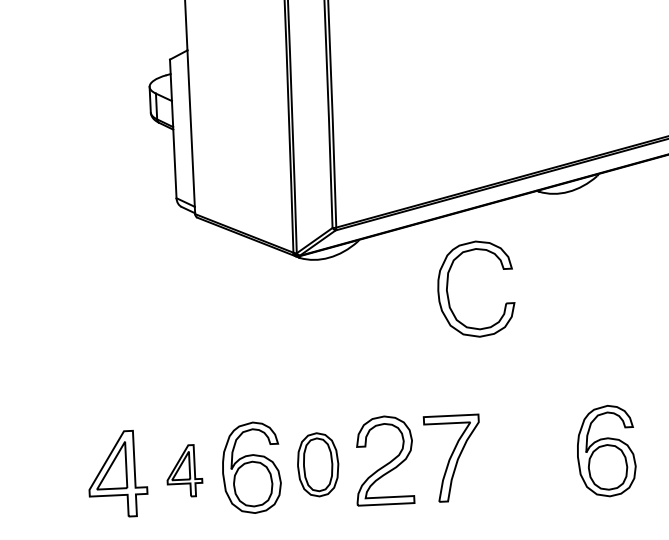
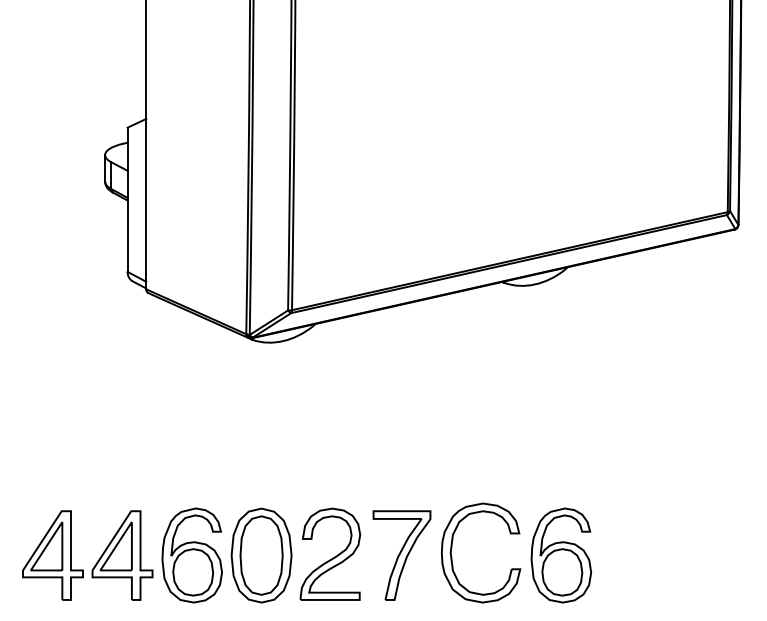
part: (448, 286) -> (452, 548), moved
part: (318, 464) -> (261, 555), size x1.43
part: (184, 471) -> (122, 555), size x1.67

